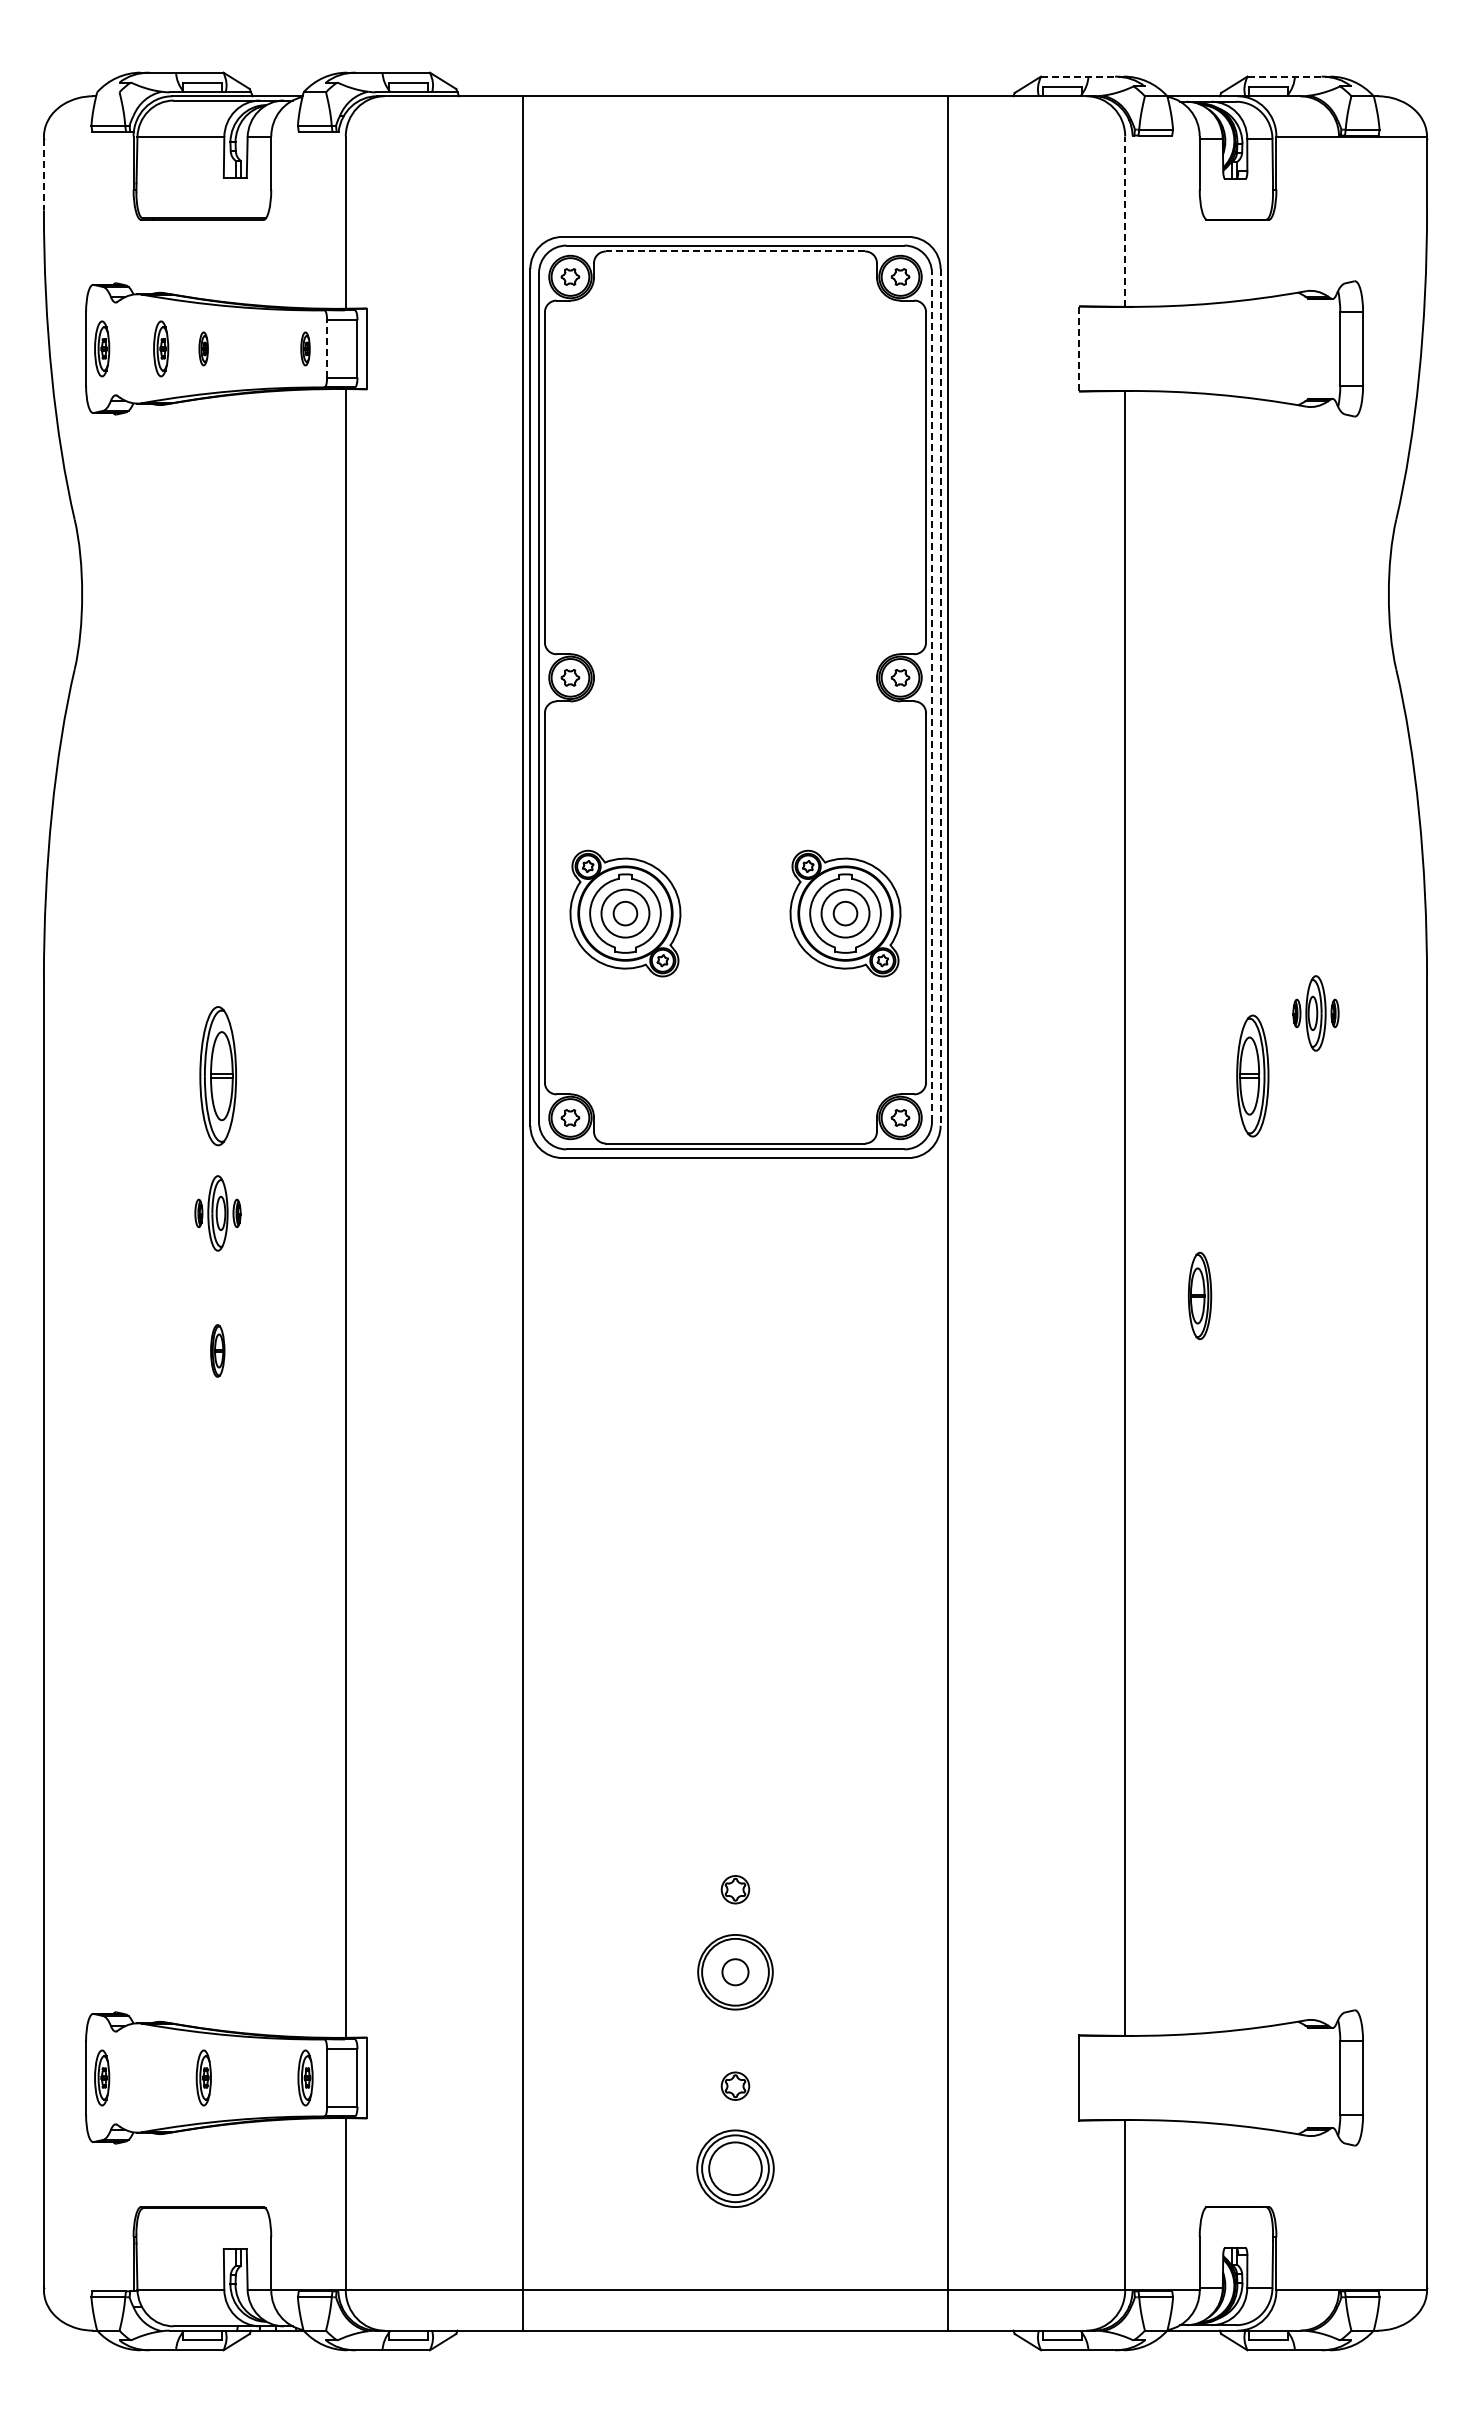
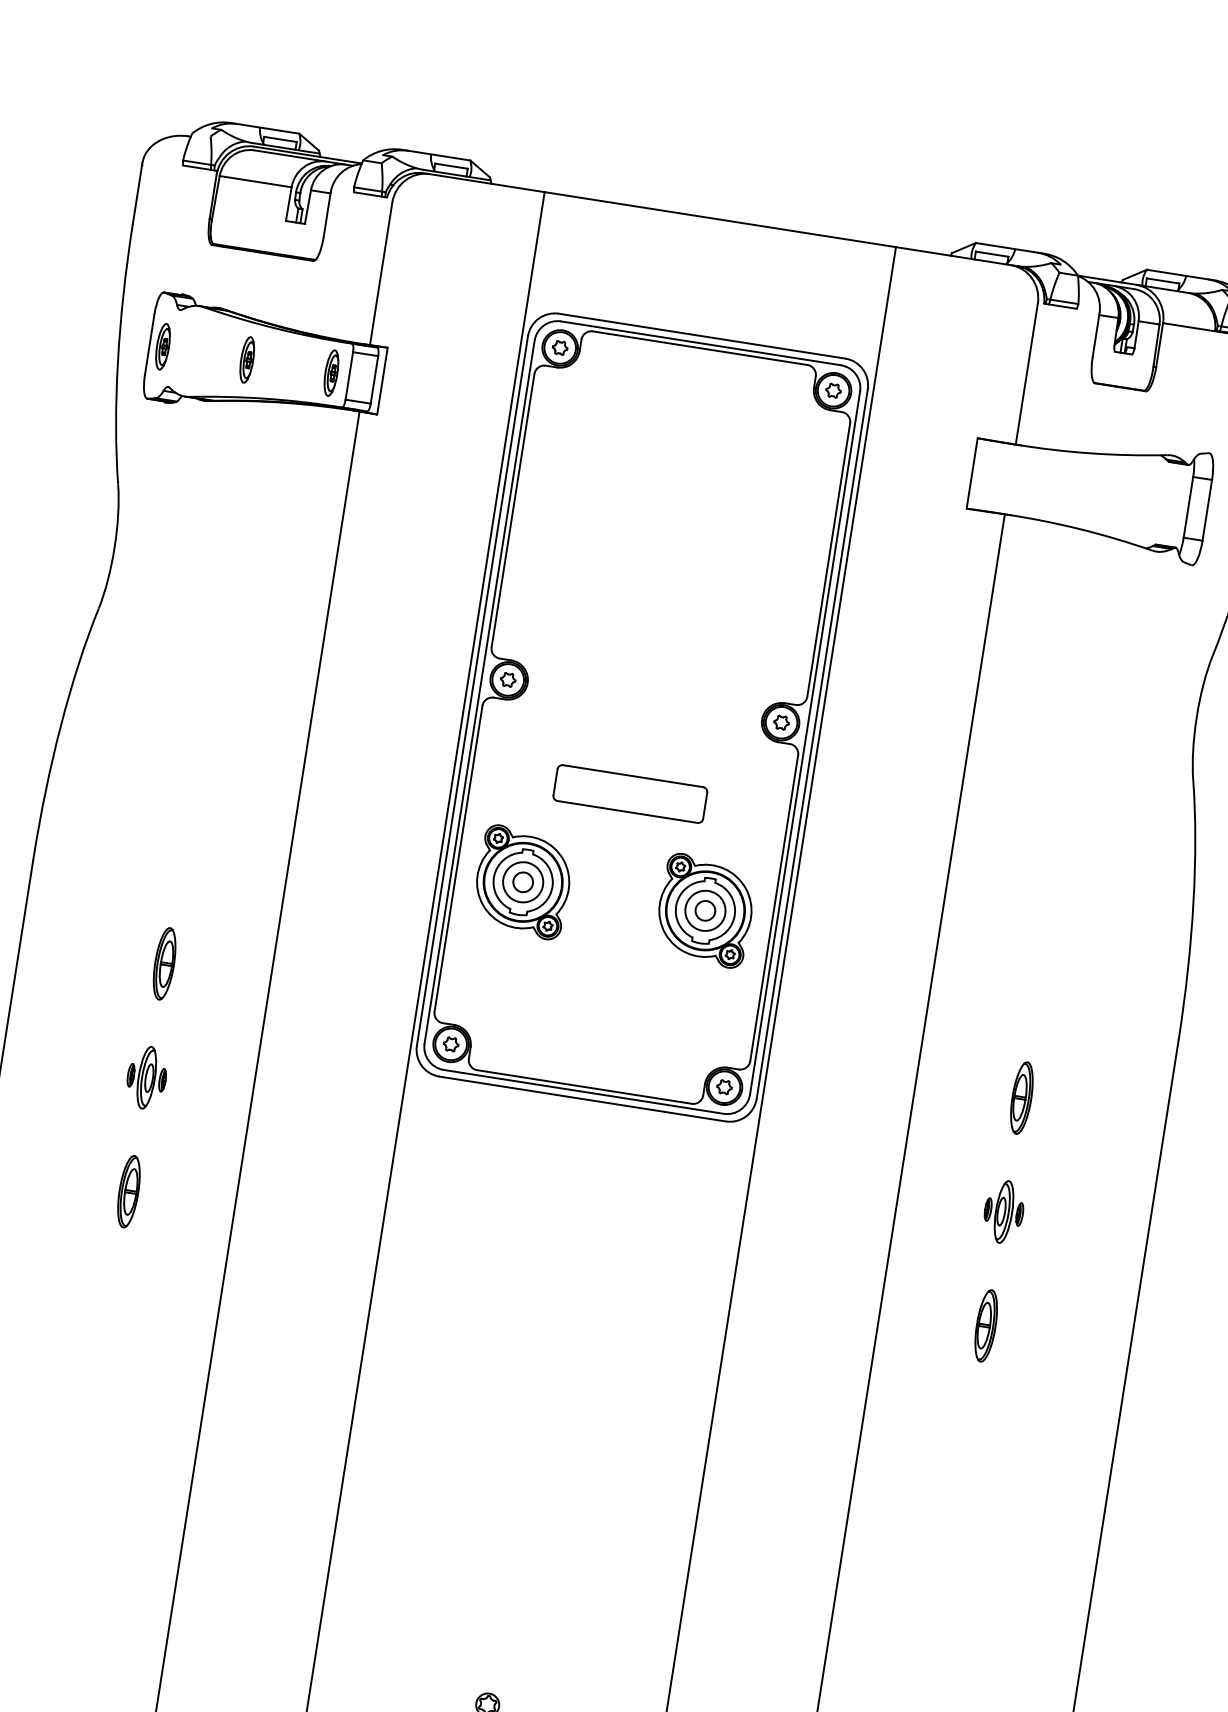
line: (1082, 76) -> (1010, 248), dashed -> solid
line: (1289, 76) -> (1181, 275), dashed -> solid
line: (43, 174) -> (137, 194), dashed -> solid
line: (1125, 221) -> (1027, 373), dashed -> solid
line: (735, 251) -> (700, 348), dashed -> solid
part: (161, 348) -> (212, 354), removed
part: (203, 348) -> (247, 359), size x1.67
part: (305, 348) -> (331, 372), size x1.67
line: (327, 348) -> (349, 375), dashed -> solid
line: (1079, 348) -> (972, 473), dashed -> solid
line: (931, 697) -> (804, 743), dashed -> solid
line: (940, 698) -> (812, 745), dashed -> solid
part: (735, 789) -> (630, 793), added
part: (1315, 1013) -> (1003, 1212), moved
part: (217, 1075) -> (164, 963), size x0.62
part: (1253, 1075) -> (1022, 1097), size x0.71
part: (1199, 1295) -> (985, 1325), moved
part: (217, 1350) -> (128, 1191), size x1.67

